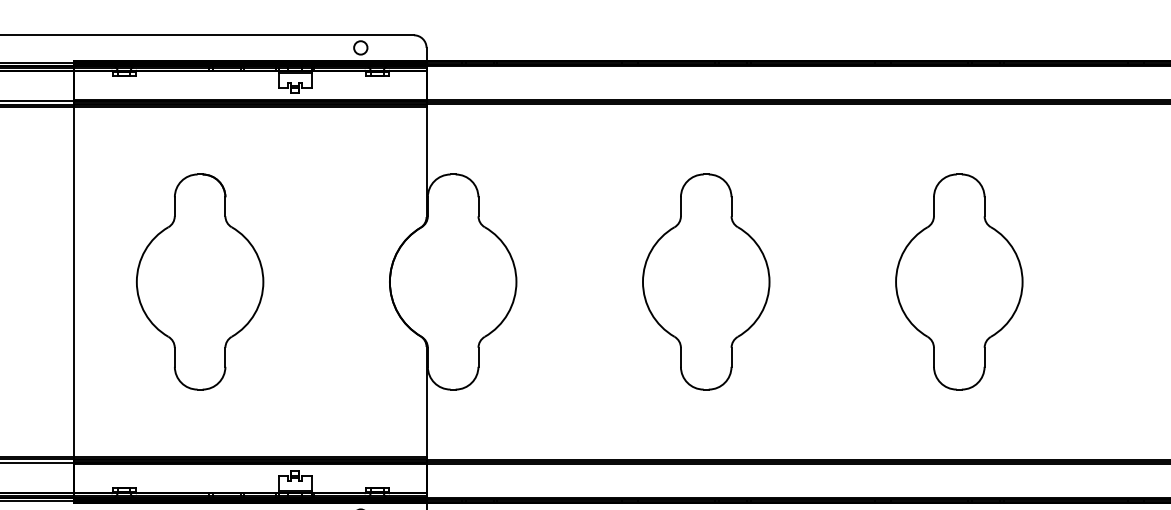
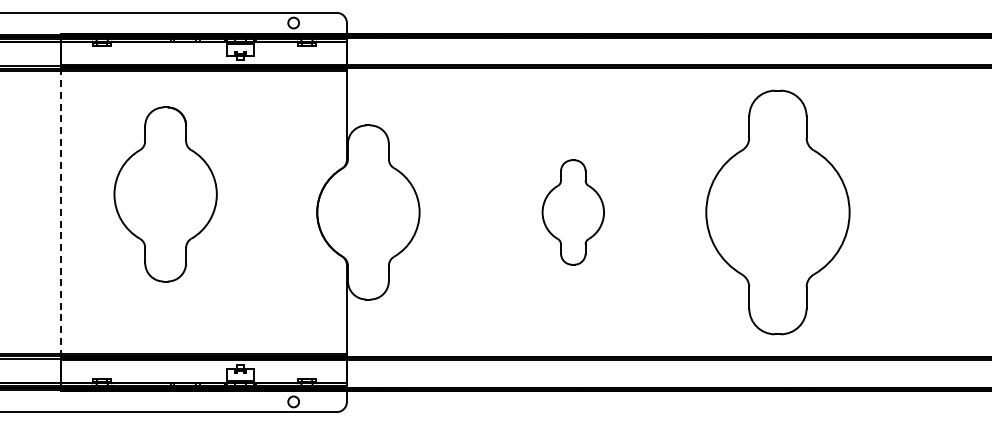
line: (73, 282) -> (61, 212), solid -> dashed
part: (199, 282) -> (165, 194), moved
part: (706, 282) -> (573, 212), size x0.6
part: (958, 282) -> (777, 212), size x1.4

